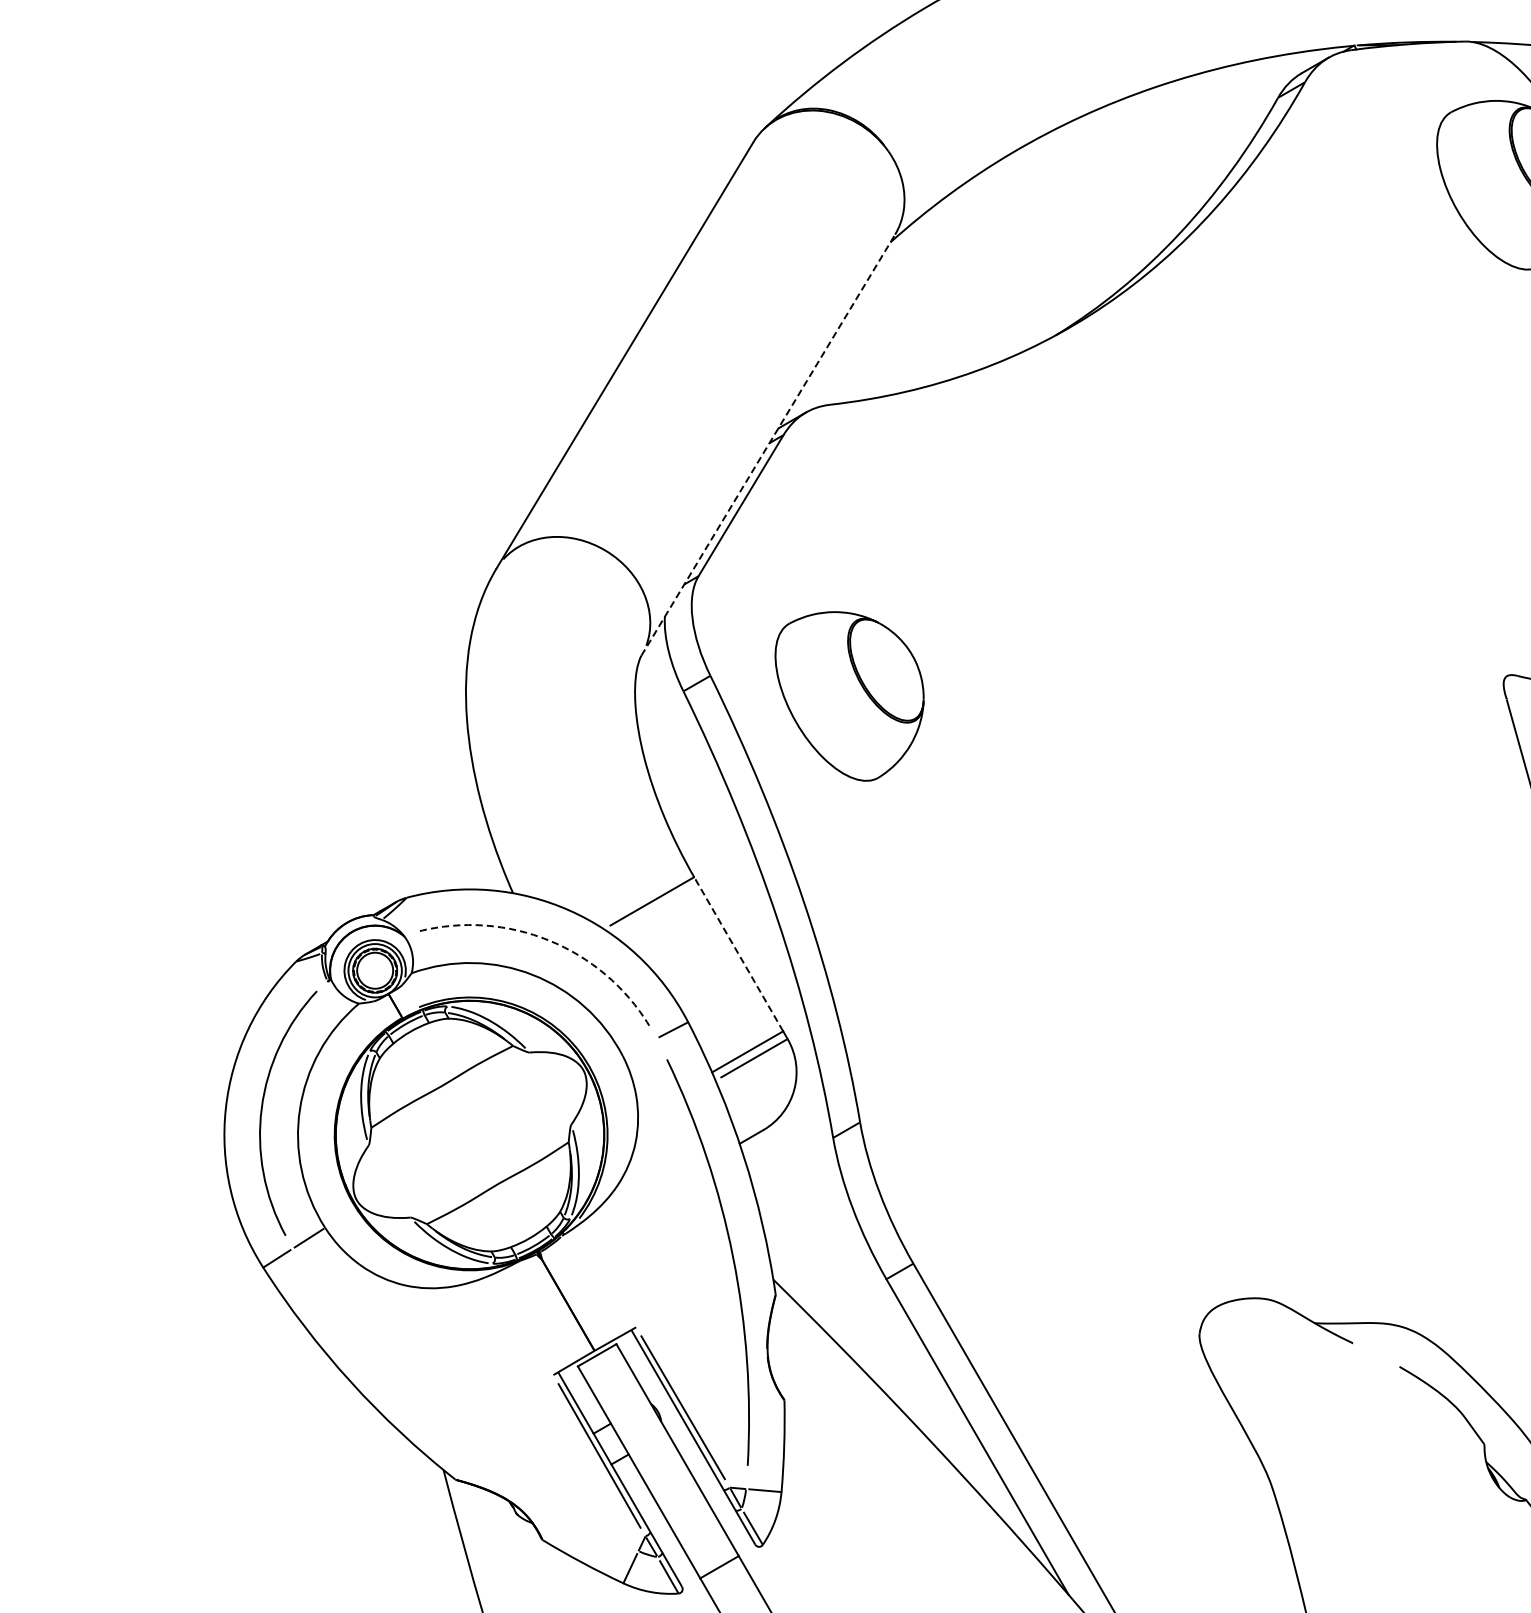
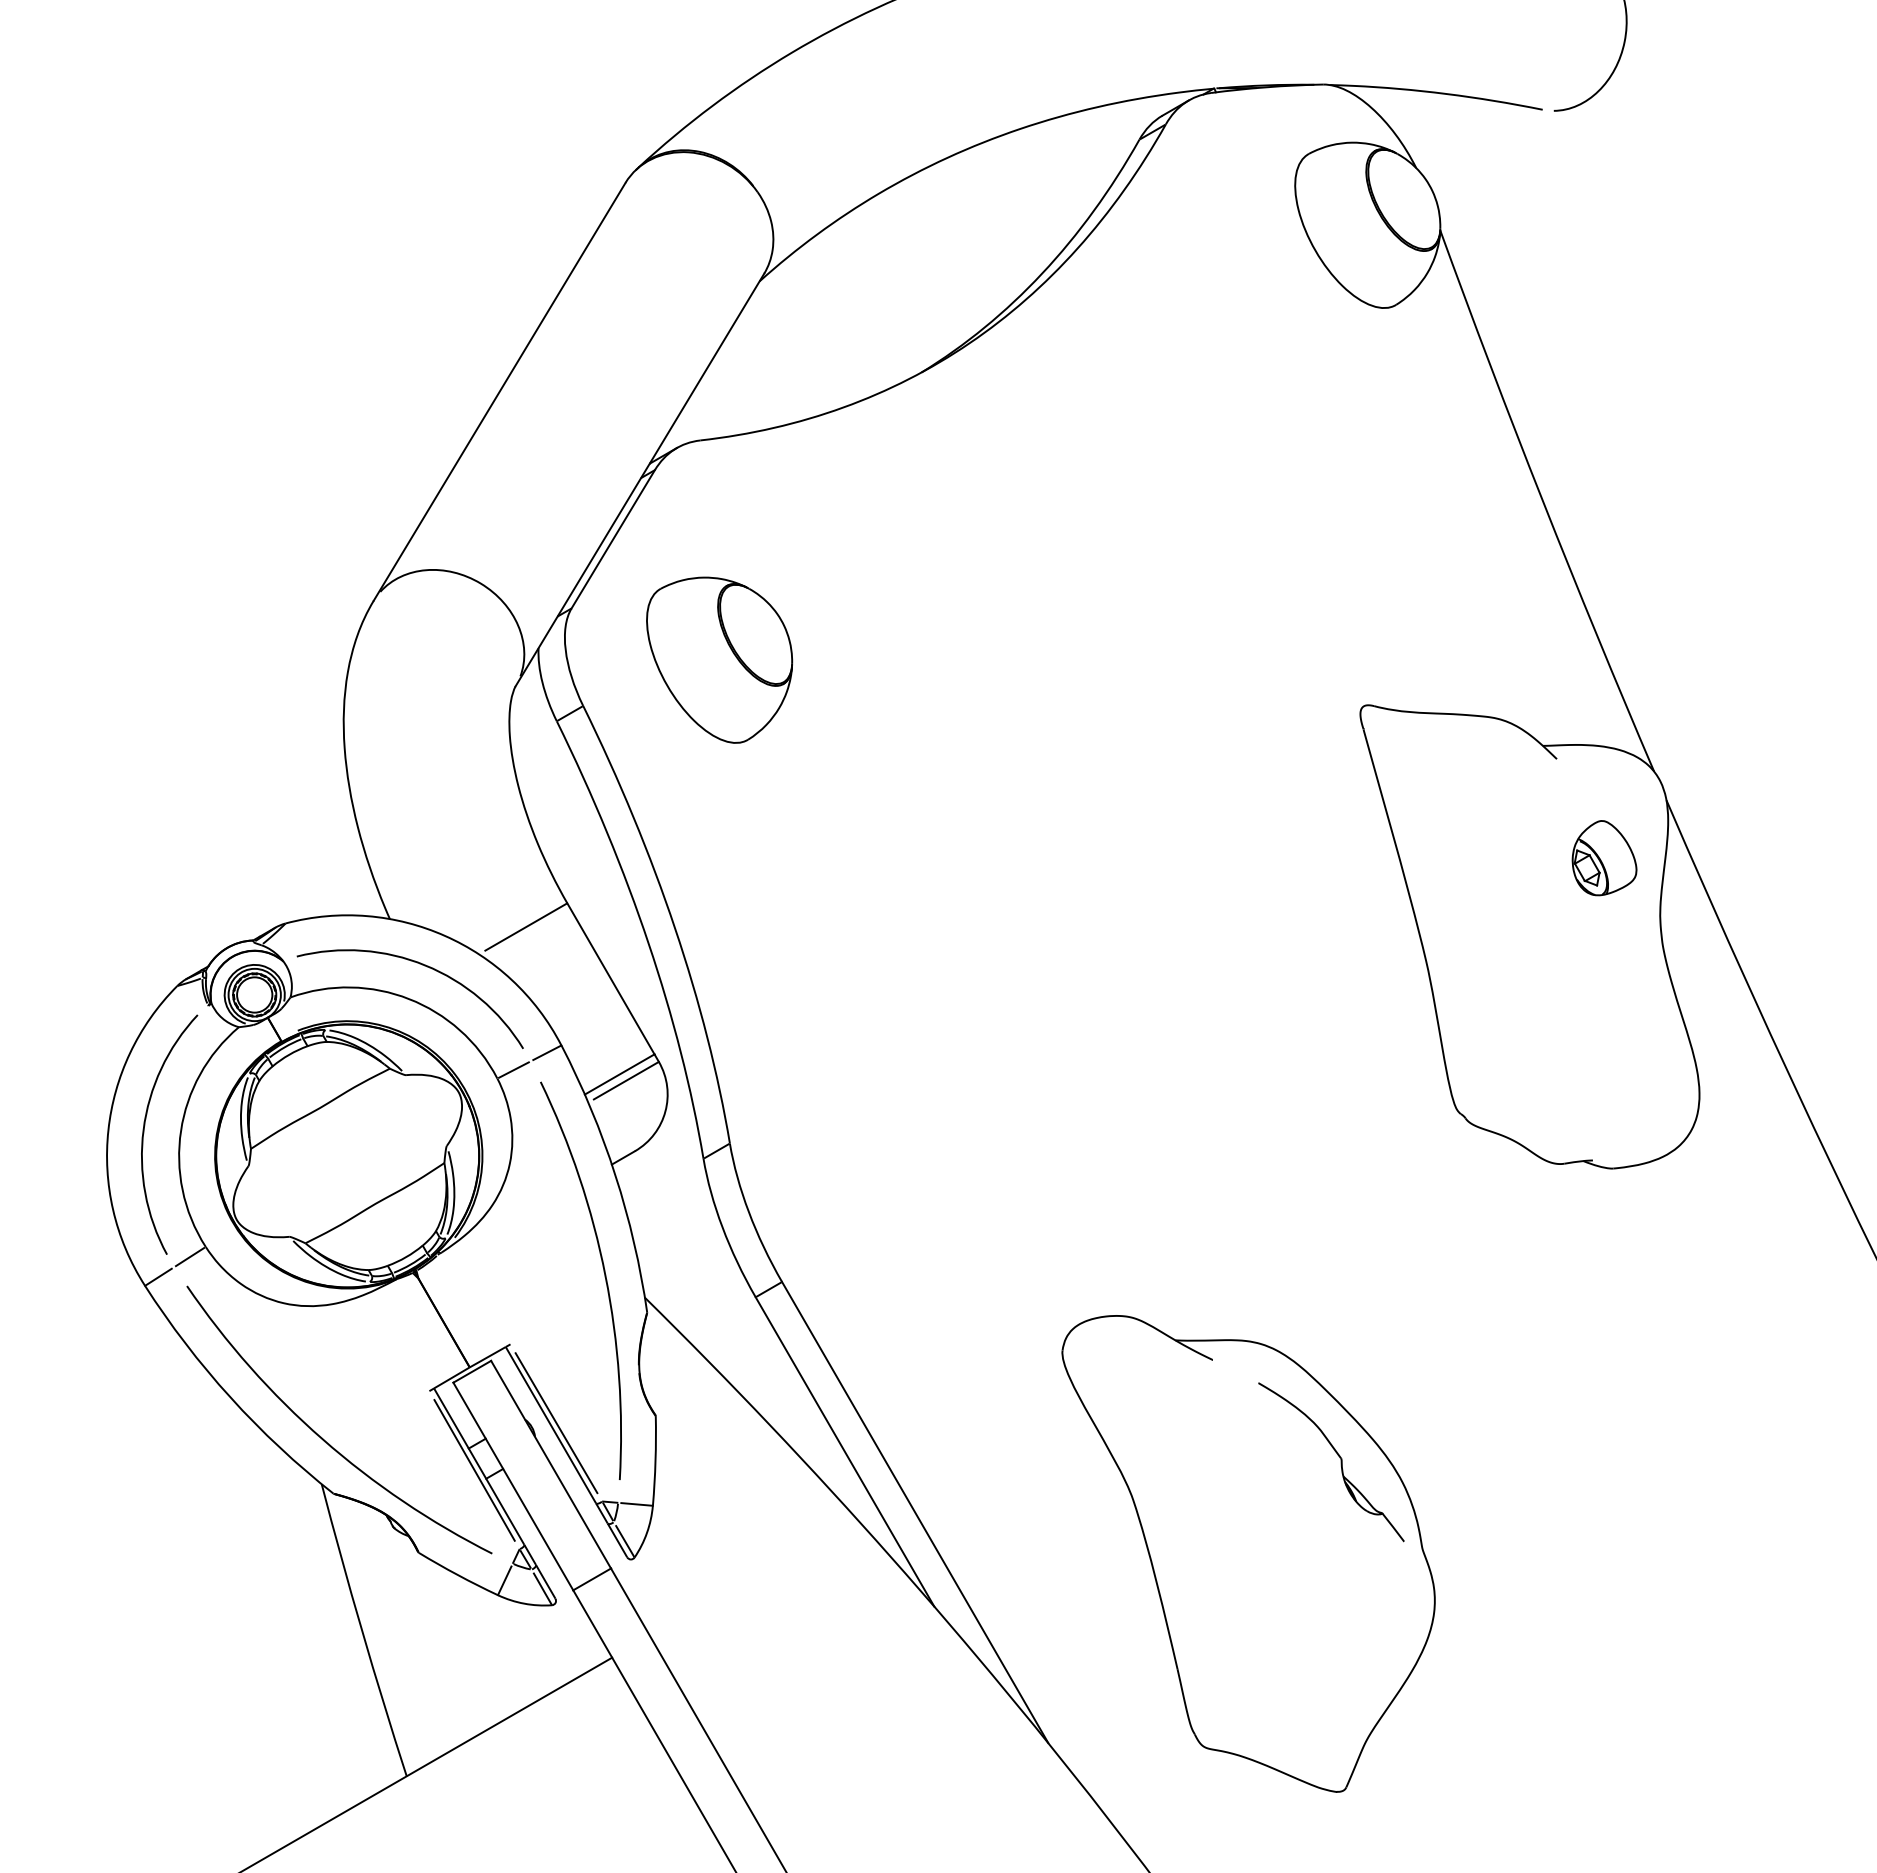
line: (767, 444) -> (639, 479), dashed -> solid
part: (849, 695) -> (719, 659), moved
arc: (549, 940) -> (425, 965), dashed -> solid
line: (738, 953) -> (610, 978), dashed -> solid
line: (639, 1046) -> (513, 1069), added
arc: (443, 1421) -> (321, 1436), added

